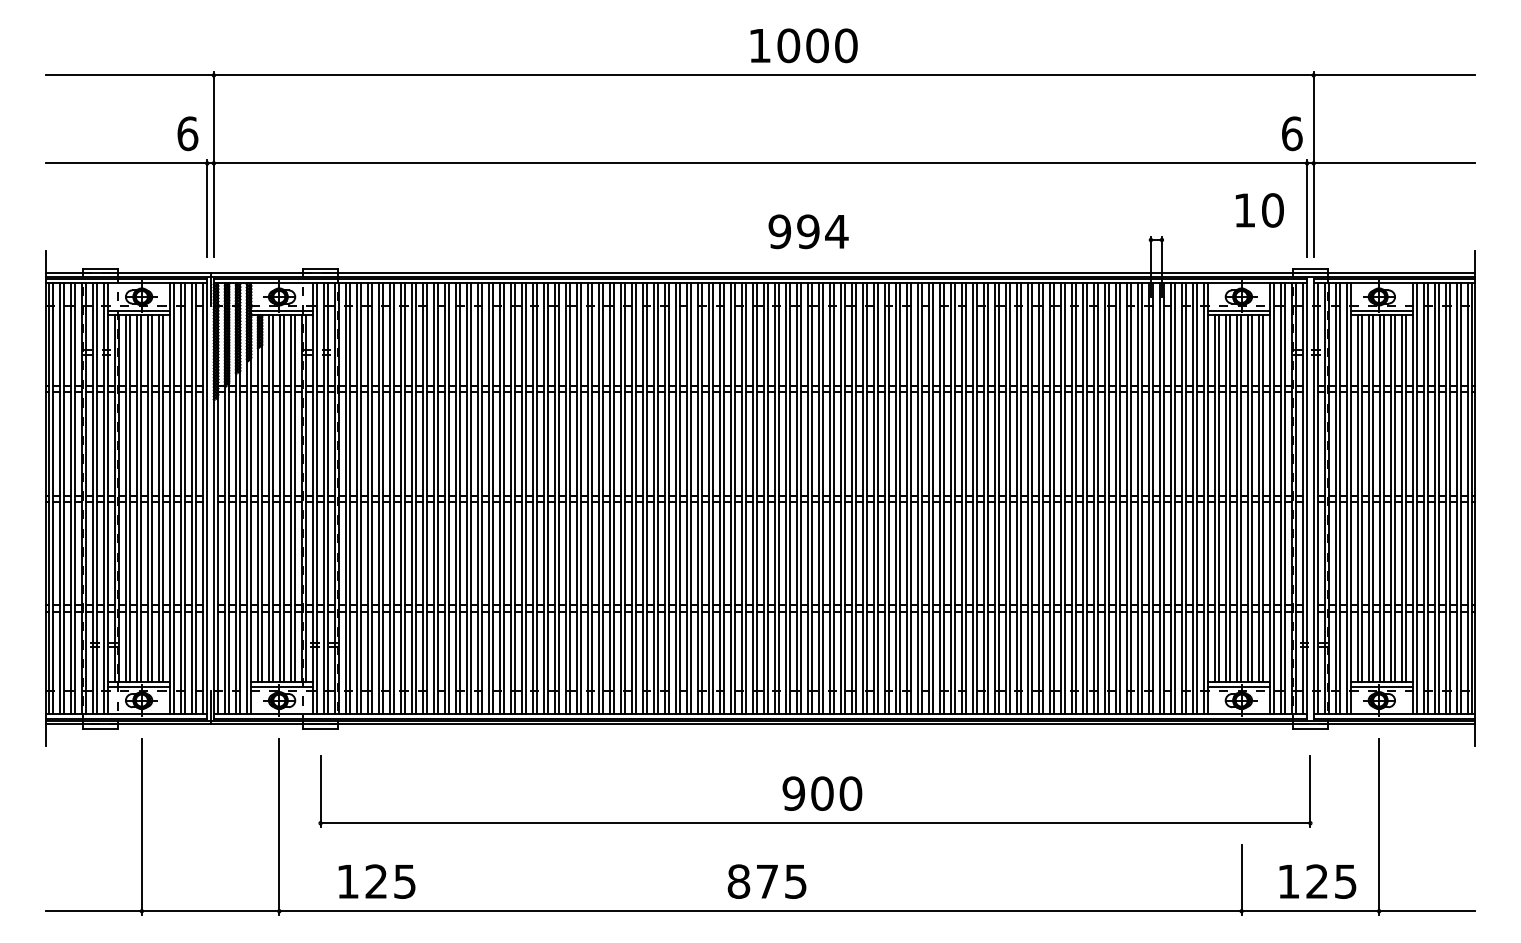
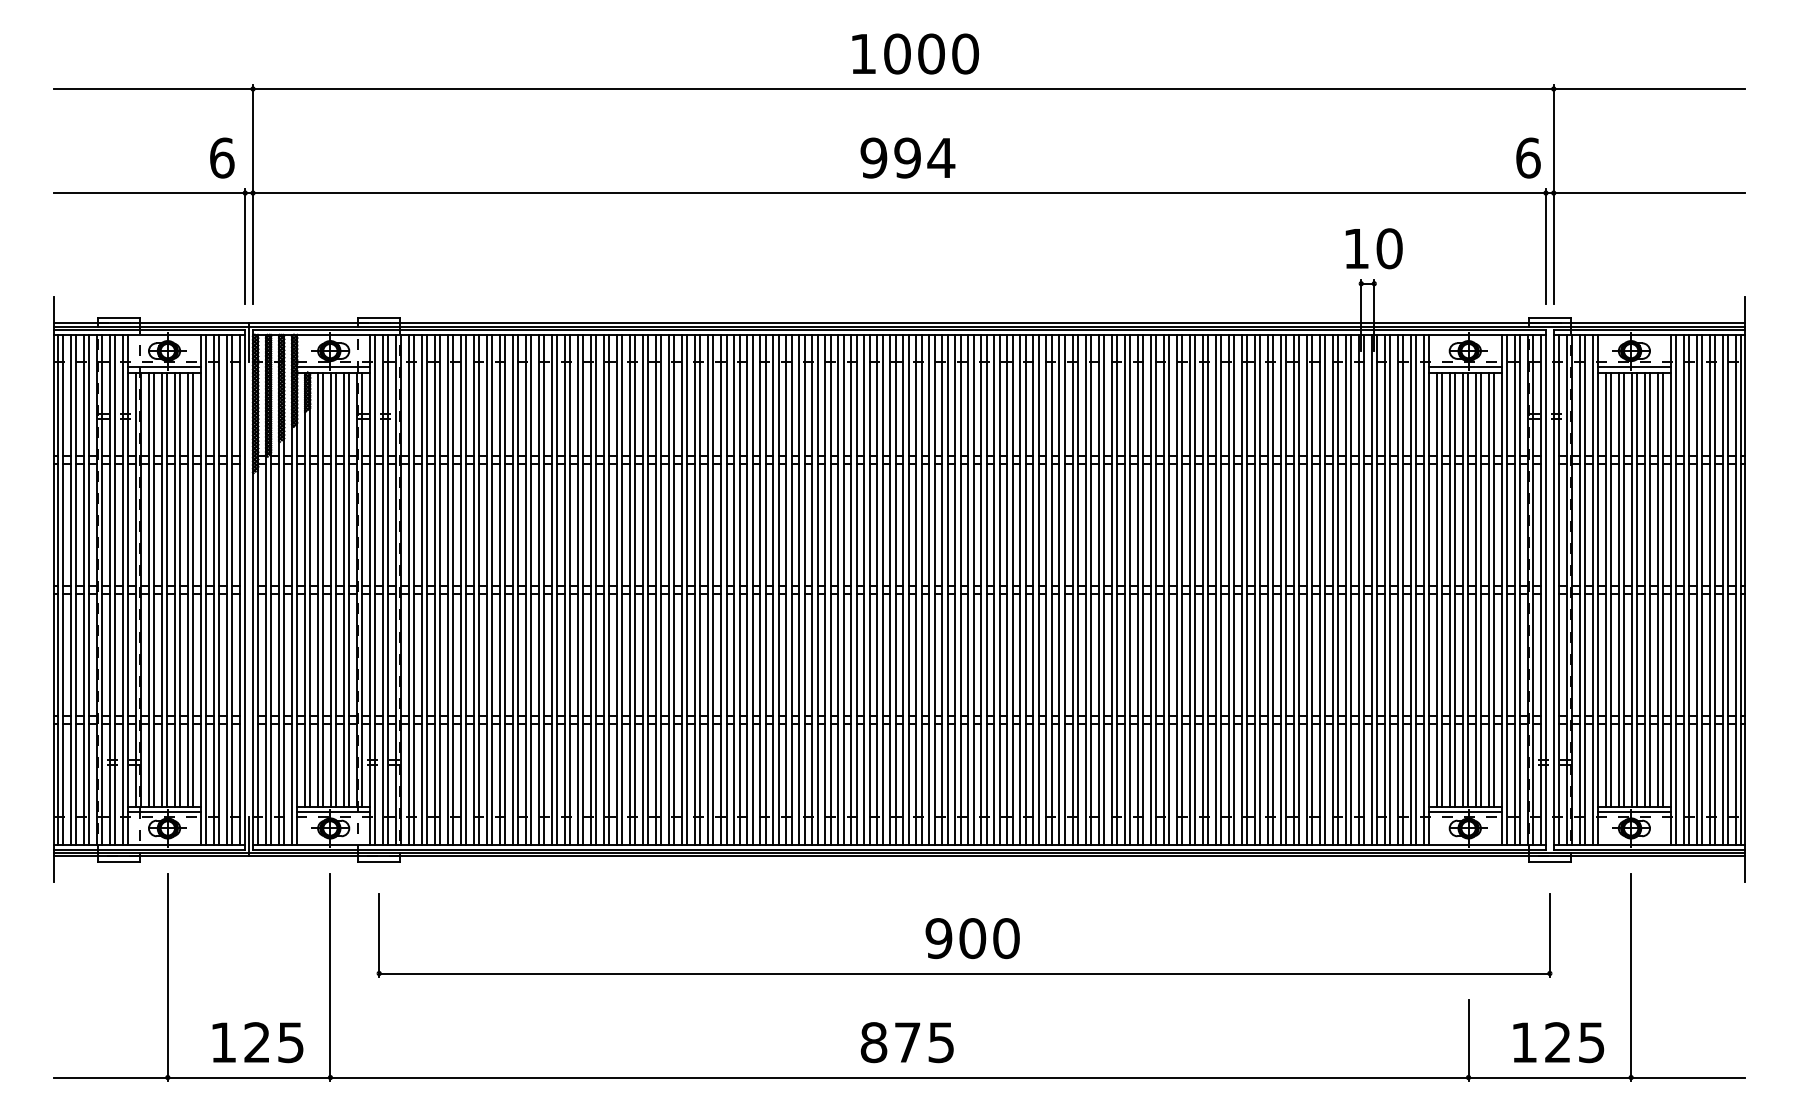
text: (803, 45) -> (914, 53), moved
text: (1259, 210) -> (1373, 248), moved
text: (808, 231) -> (907, 157), moved
text: (376, 881) -> (257, 1042), moved

